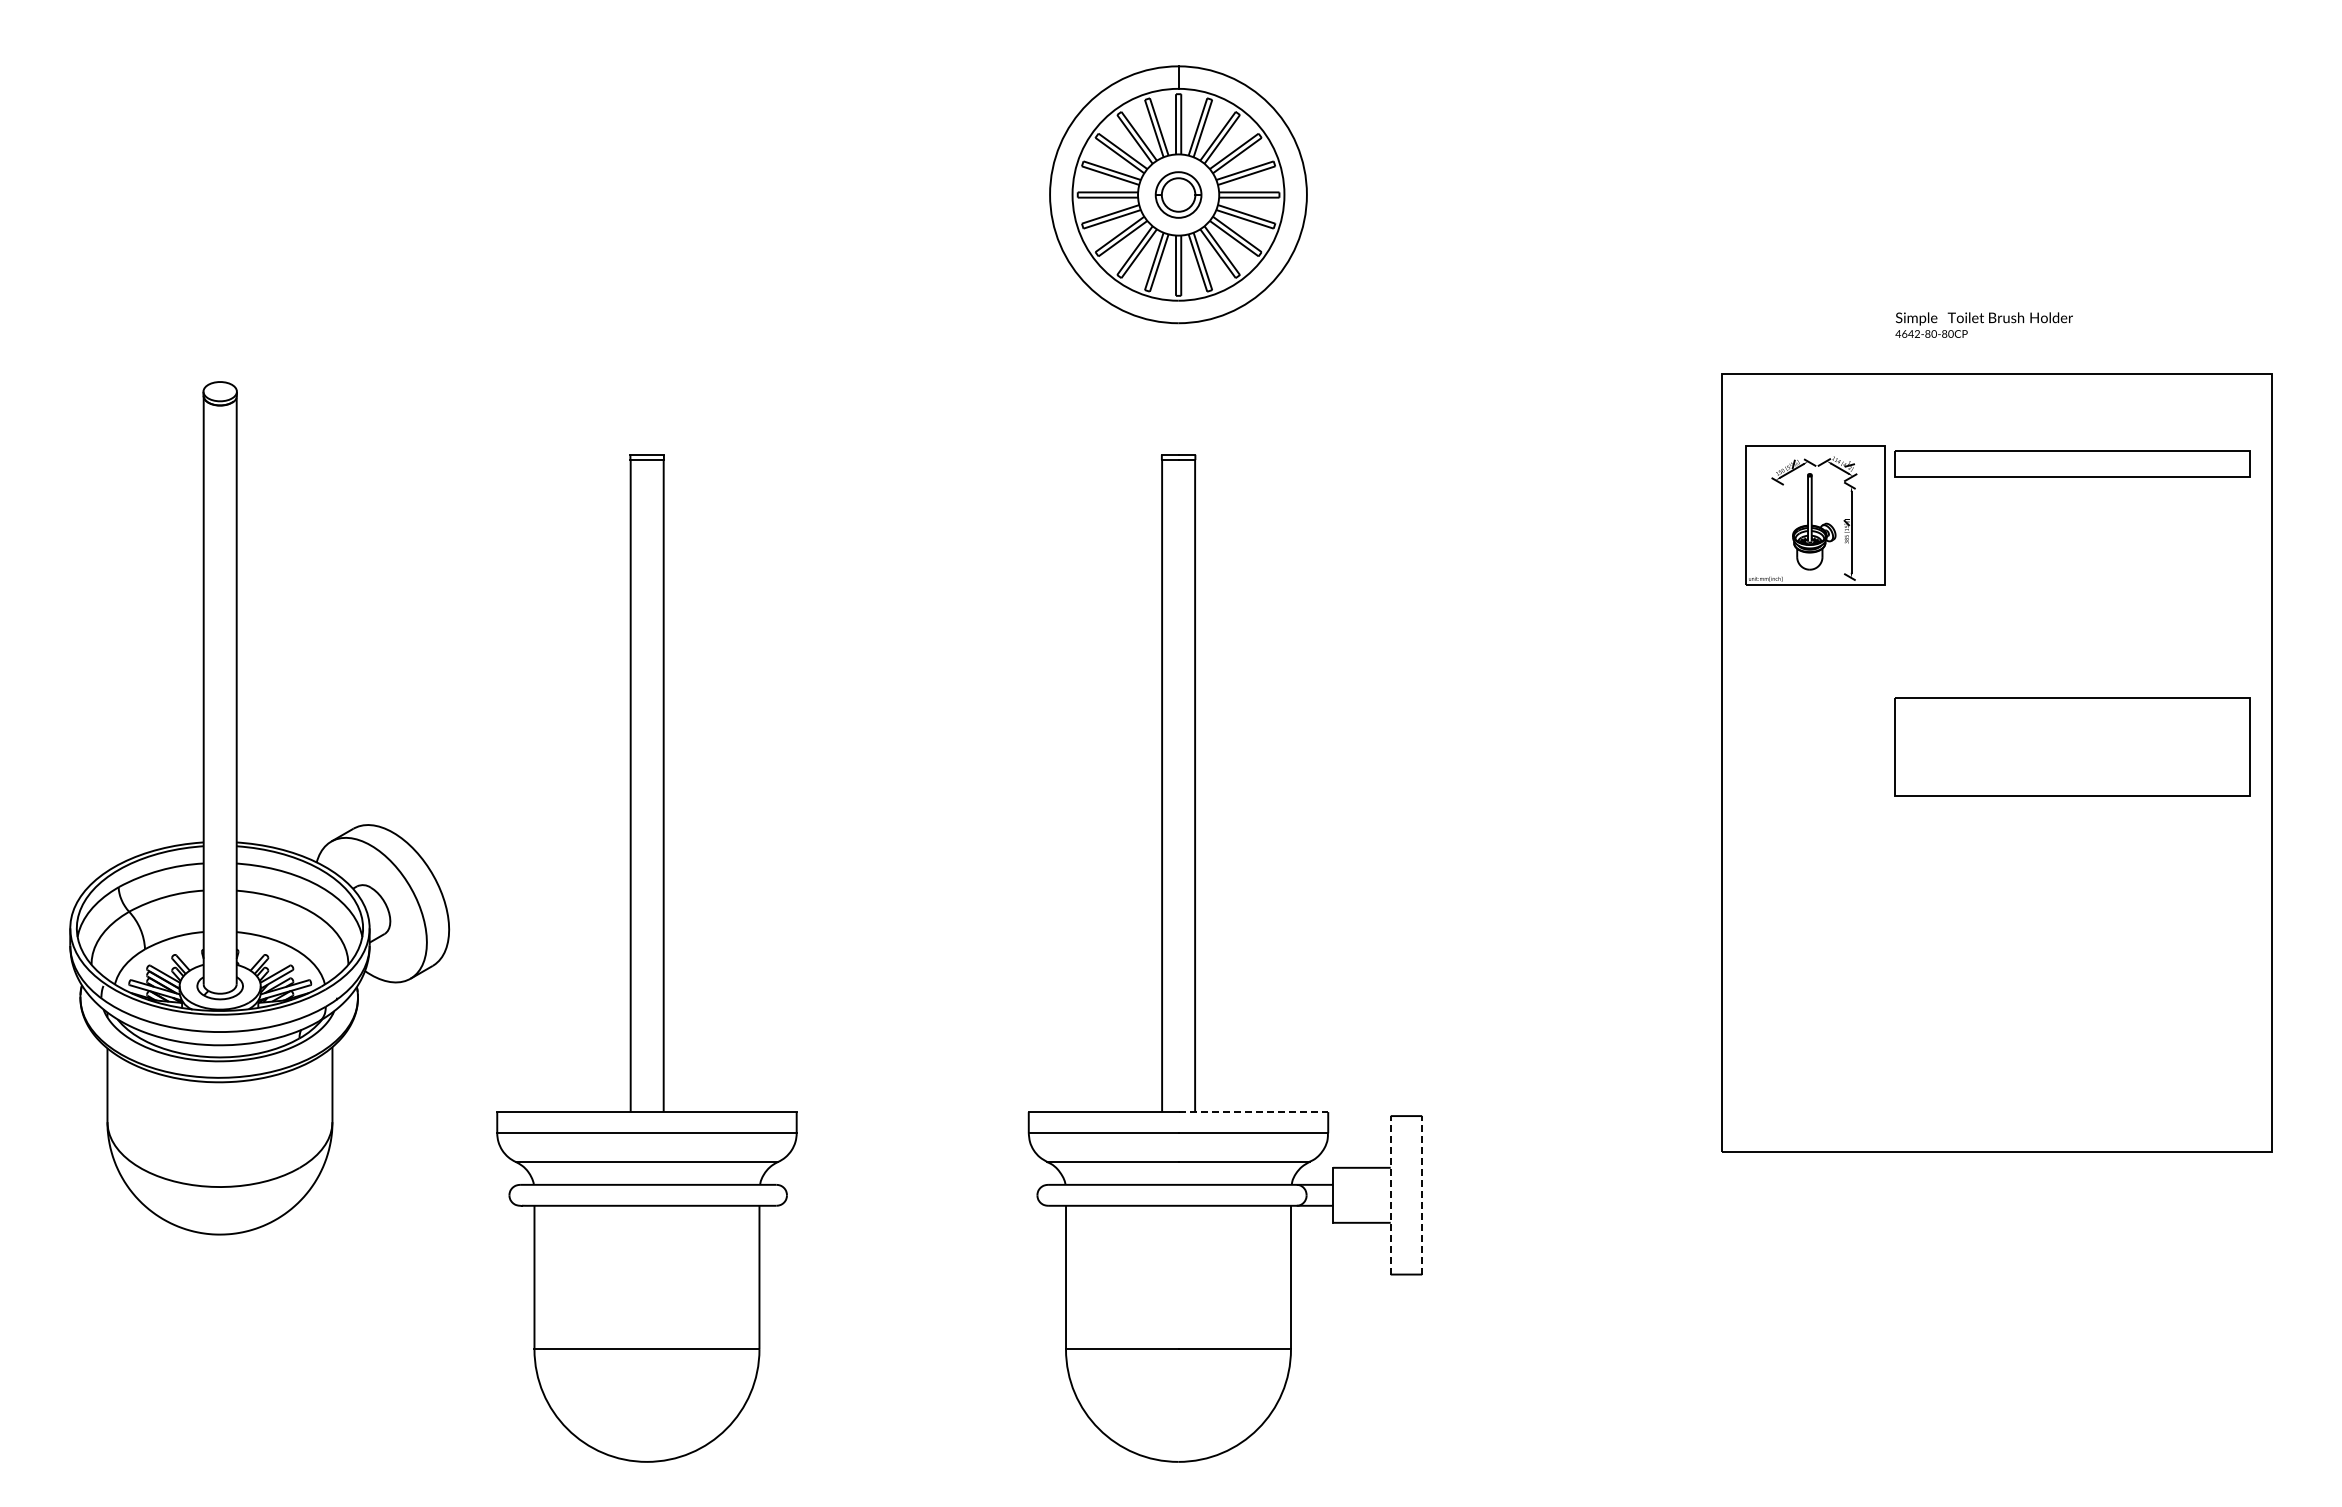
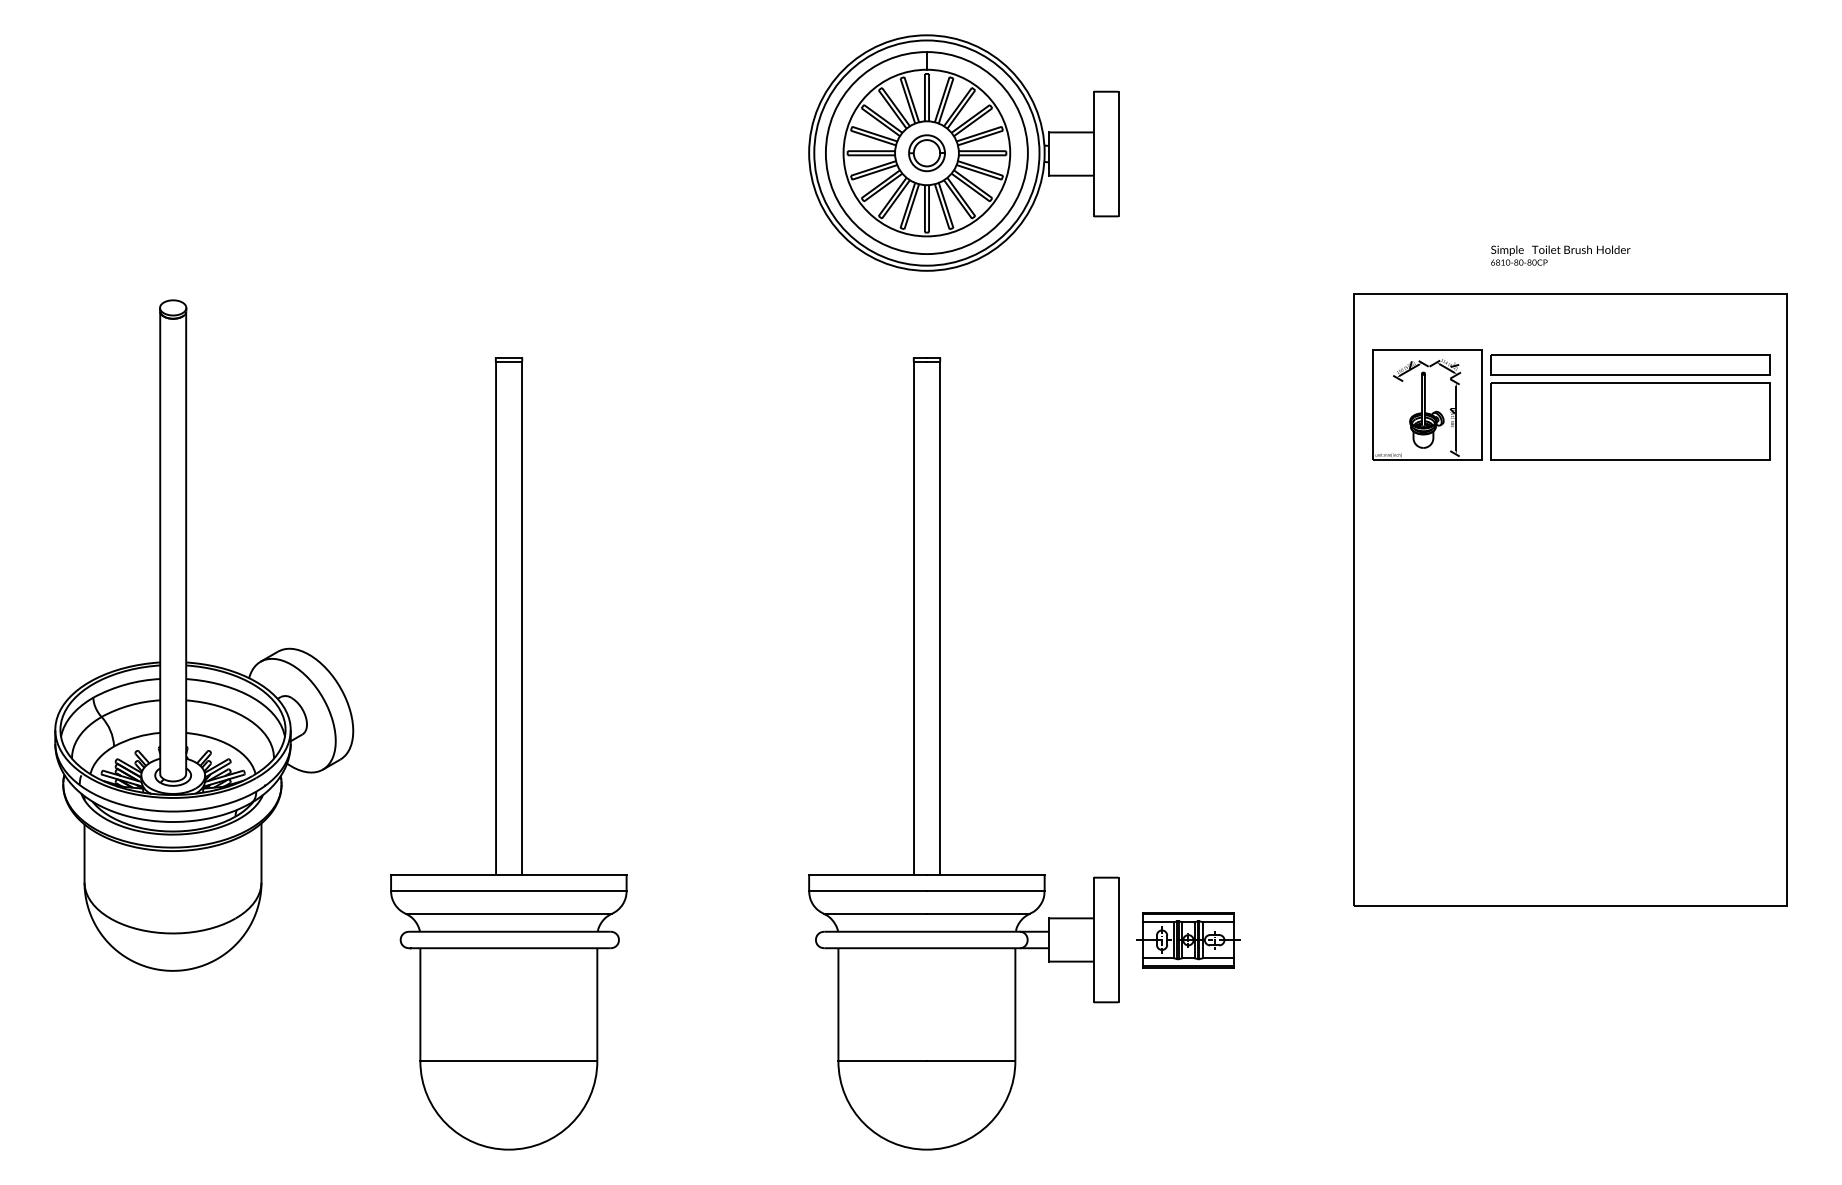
part: (1224, 194) -> (963, 152), added
text: (1907, 333) -> (1500, 262), 4642-80-80CP -> 6810-80-80CP
part: (2072, 746) -> (1630, 421), moved
line: (1253, 1112) -> (985, 874), dashed -> solid
line: (1390, 1194) -> (1093, 939), dashed -> solid
line: (1422, 1194) -> (1118, 939), dashed -> solid
part: (1511, 1195) -> (1188, 940), added

